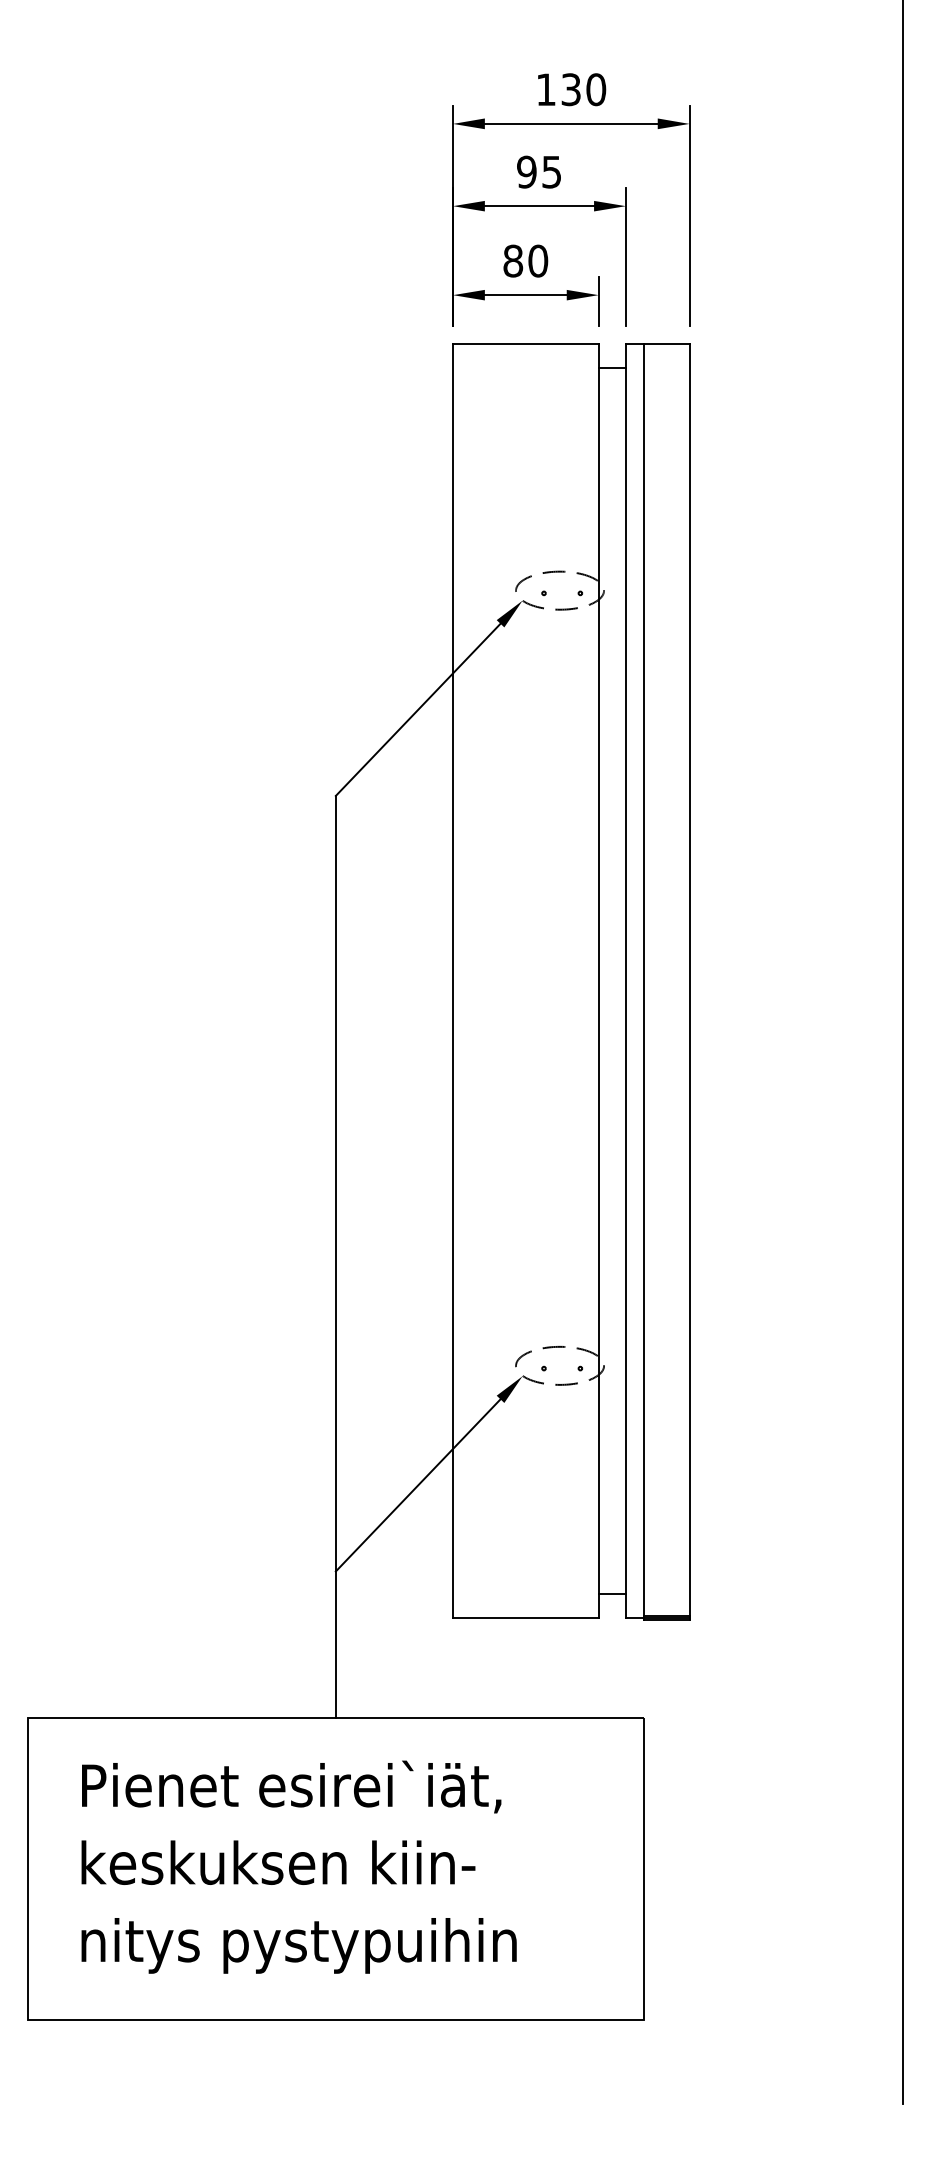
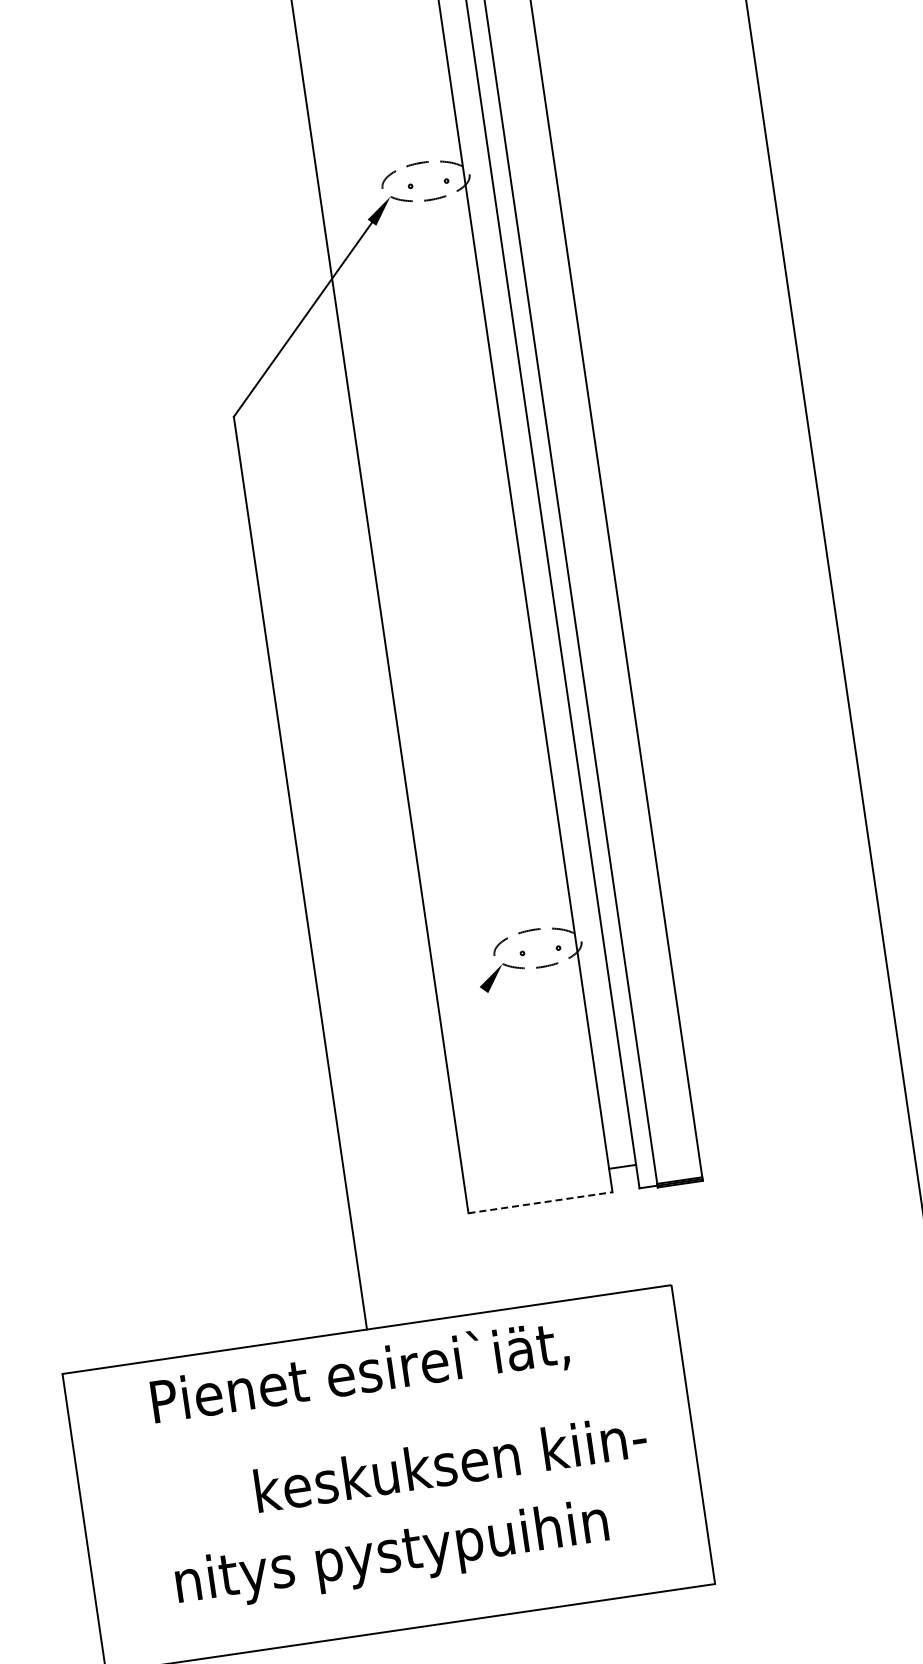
line: (417, 1485) -> (414, 1087), removed
line: (525, 1617) -> (540, 1202), solid -> dashed
text: (291, 1786) -> (359, 1373), moved
text: (278, 1862) -> (450, 1463), moved
text: (298, 1945) -> (391, 1555), moved

